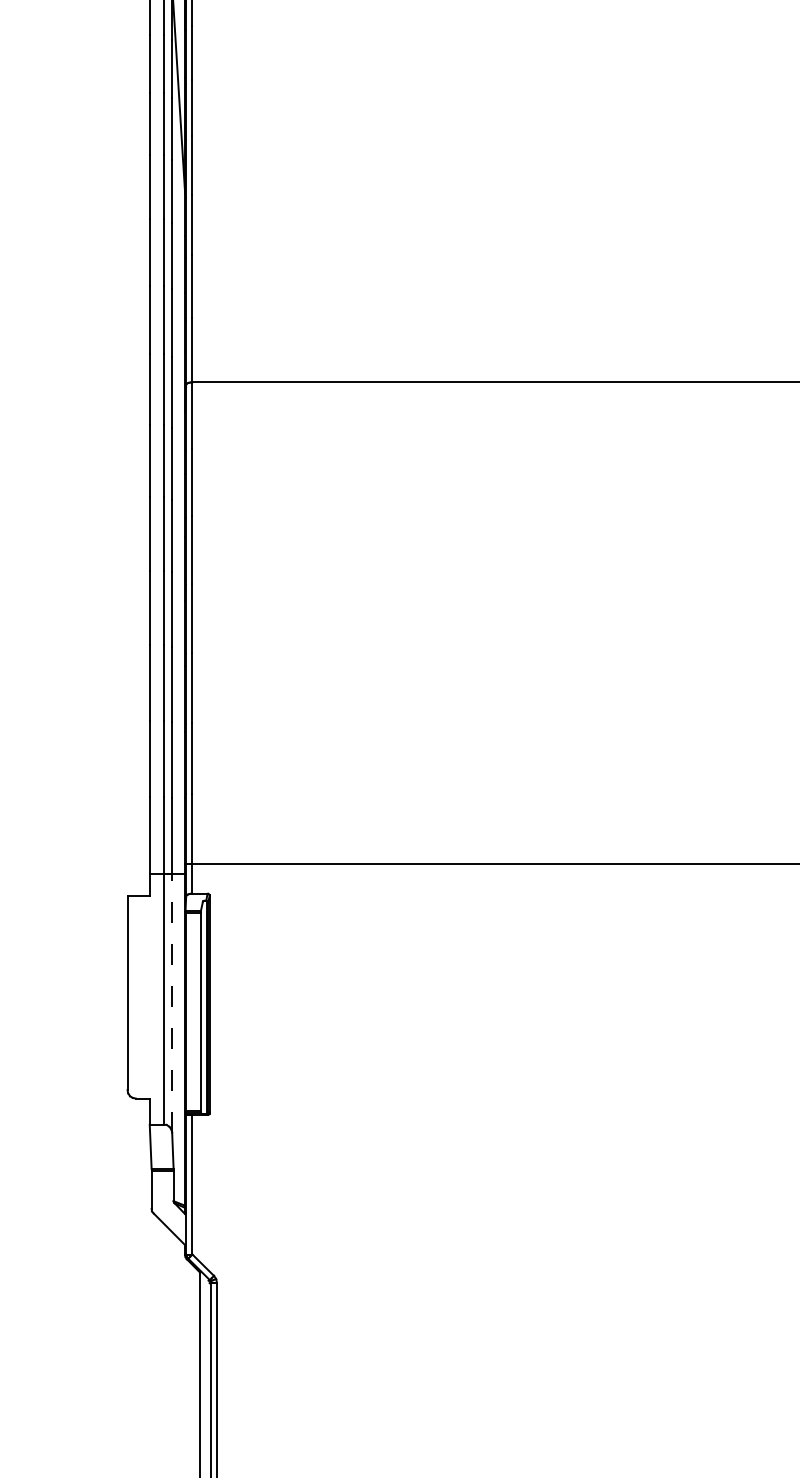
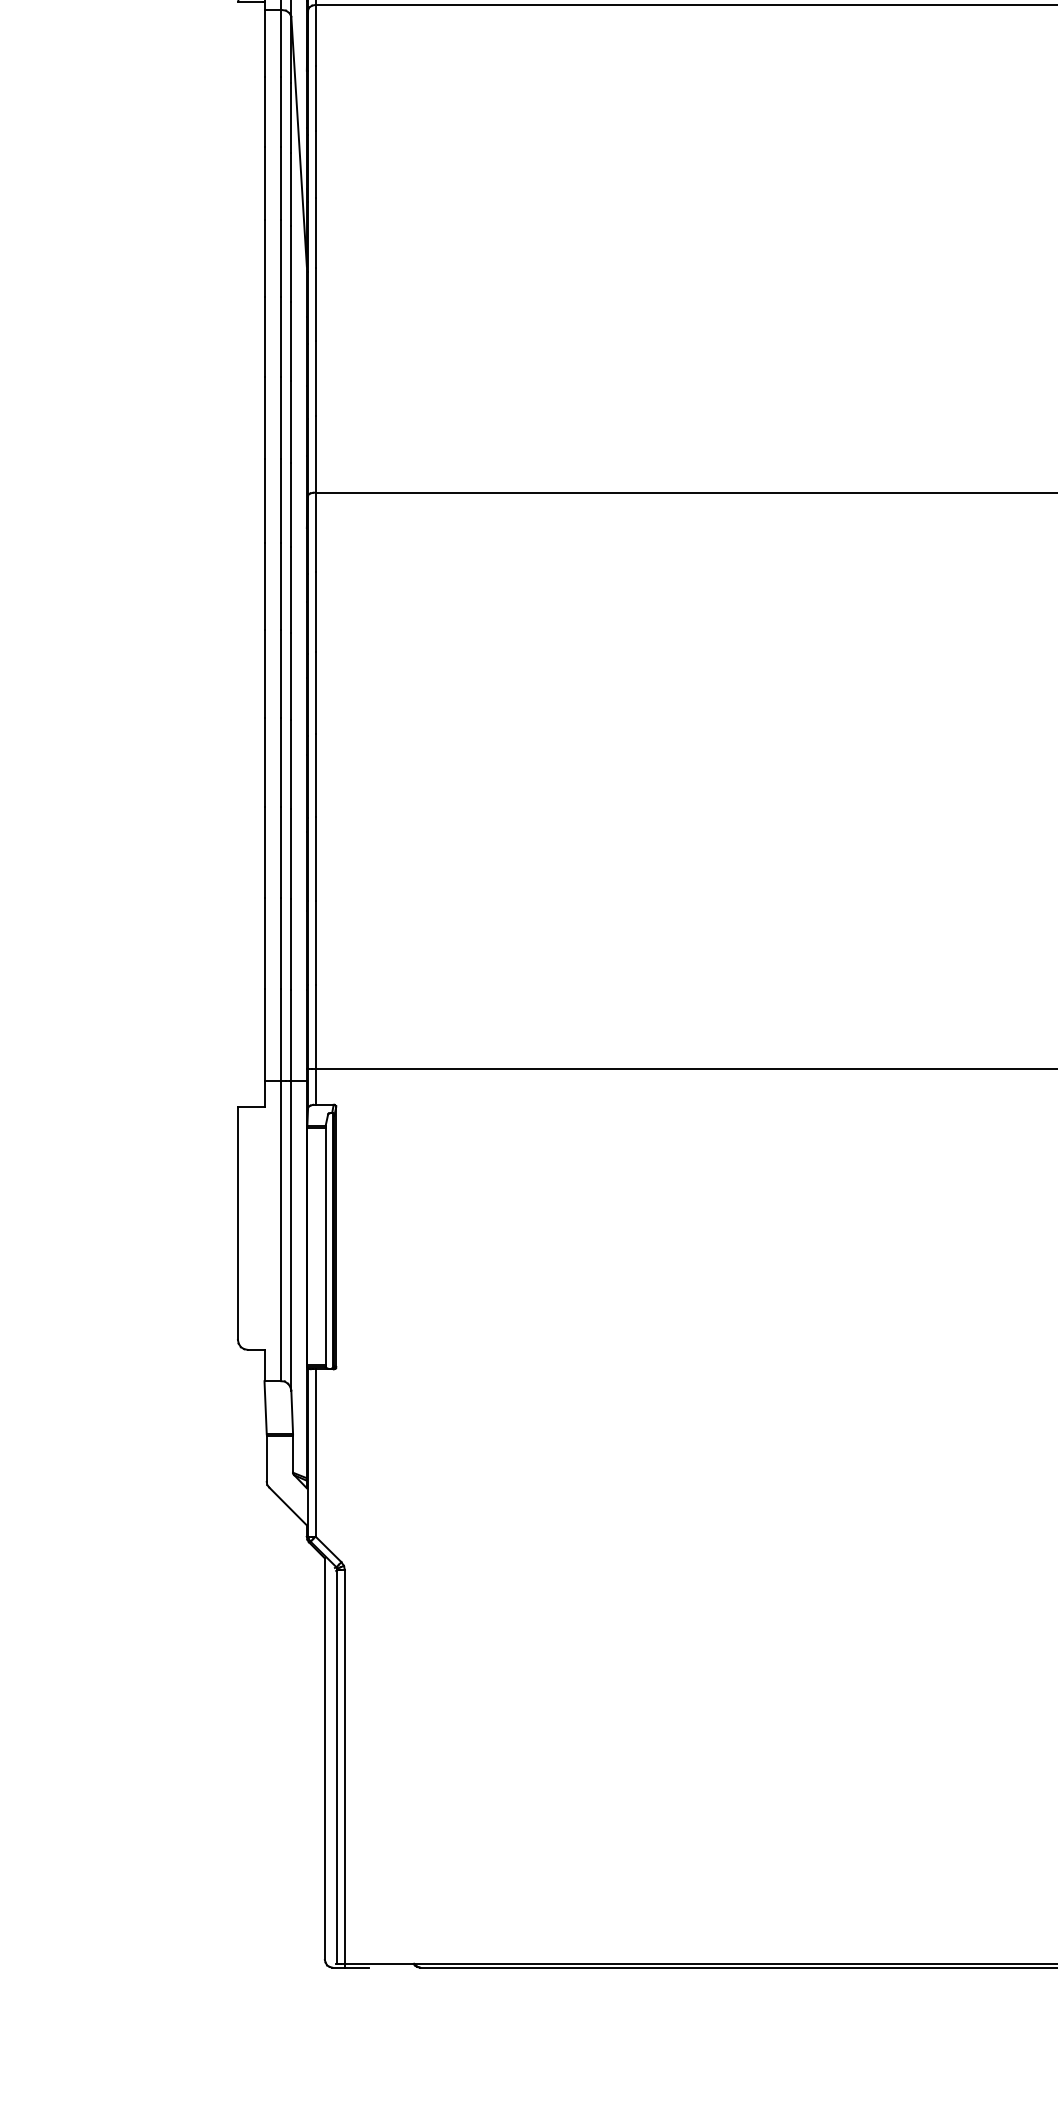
line: (172, 1002) -> (291, 1235), dashed -> solid

